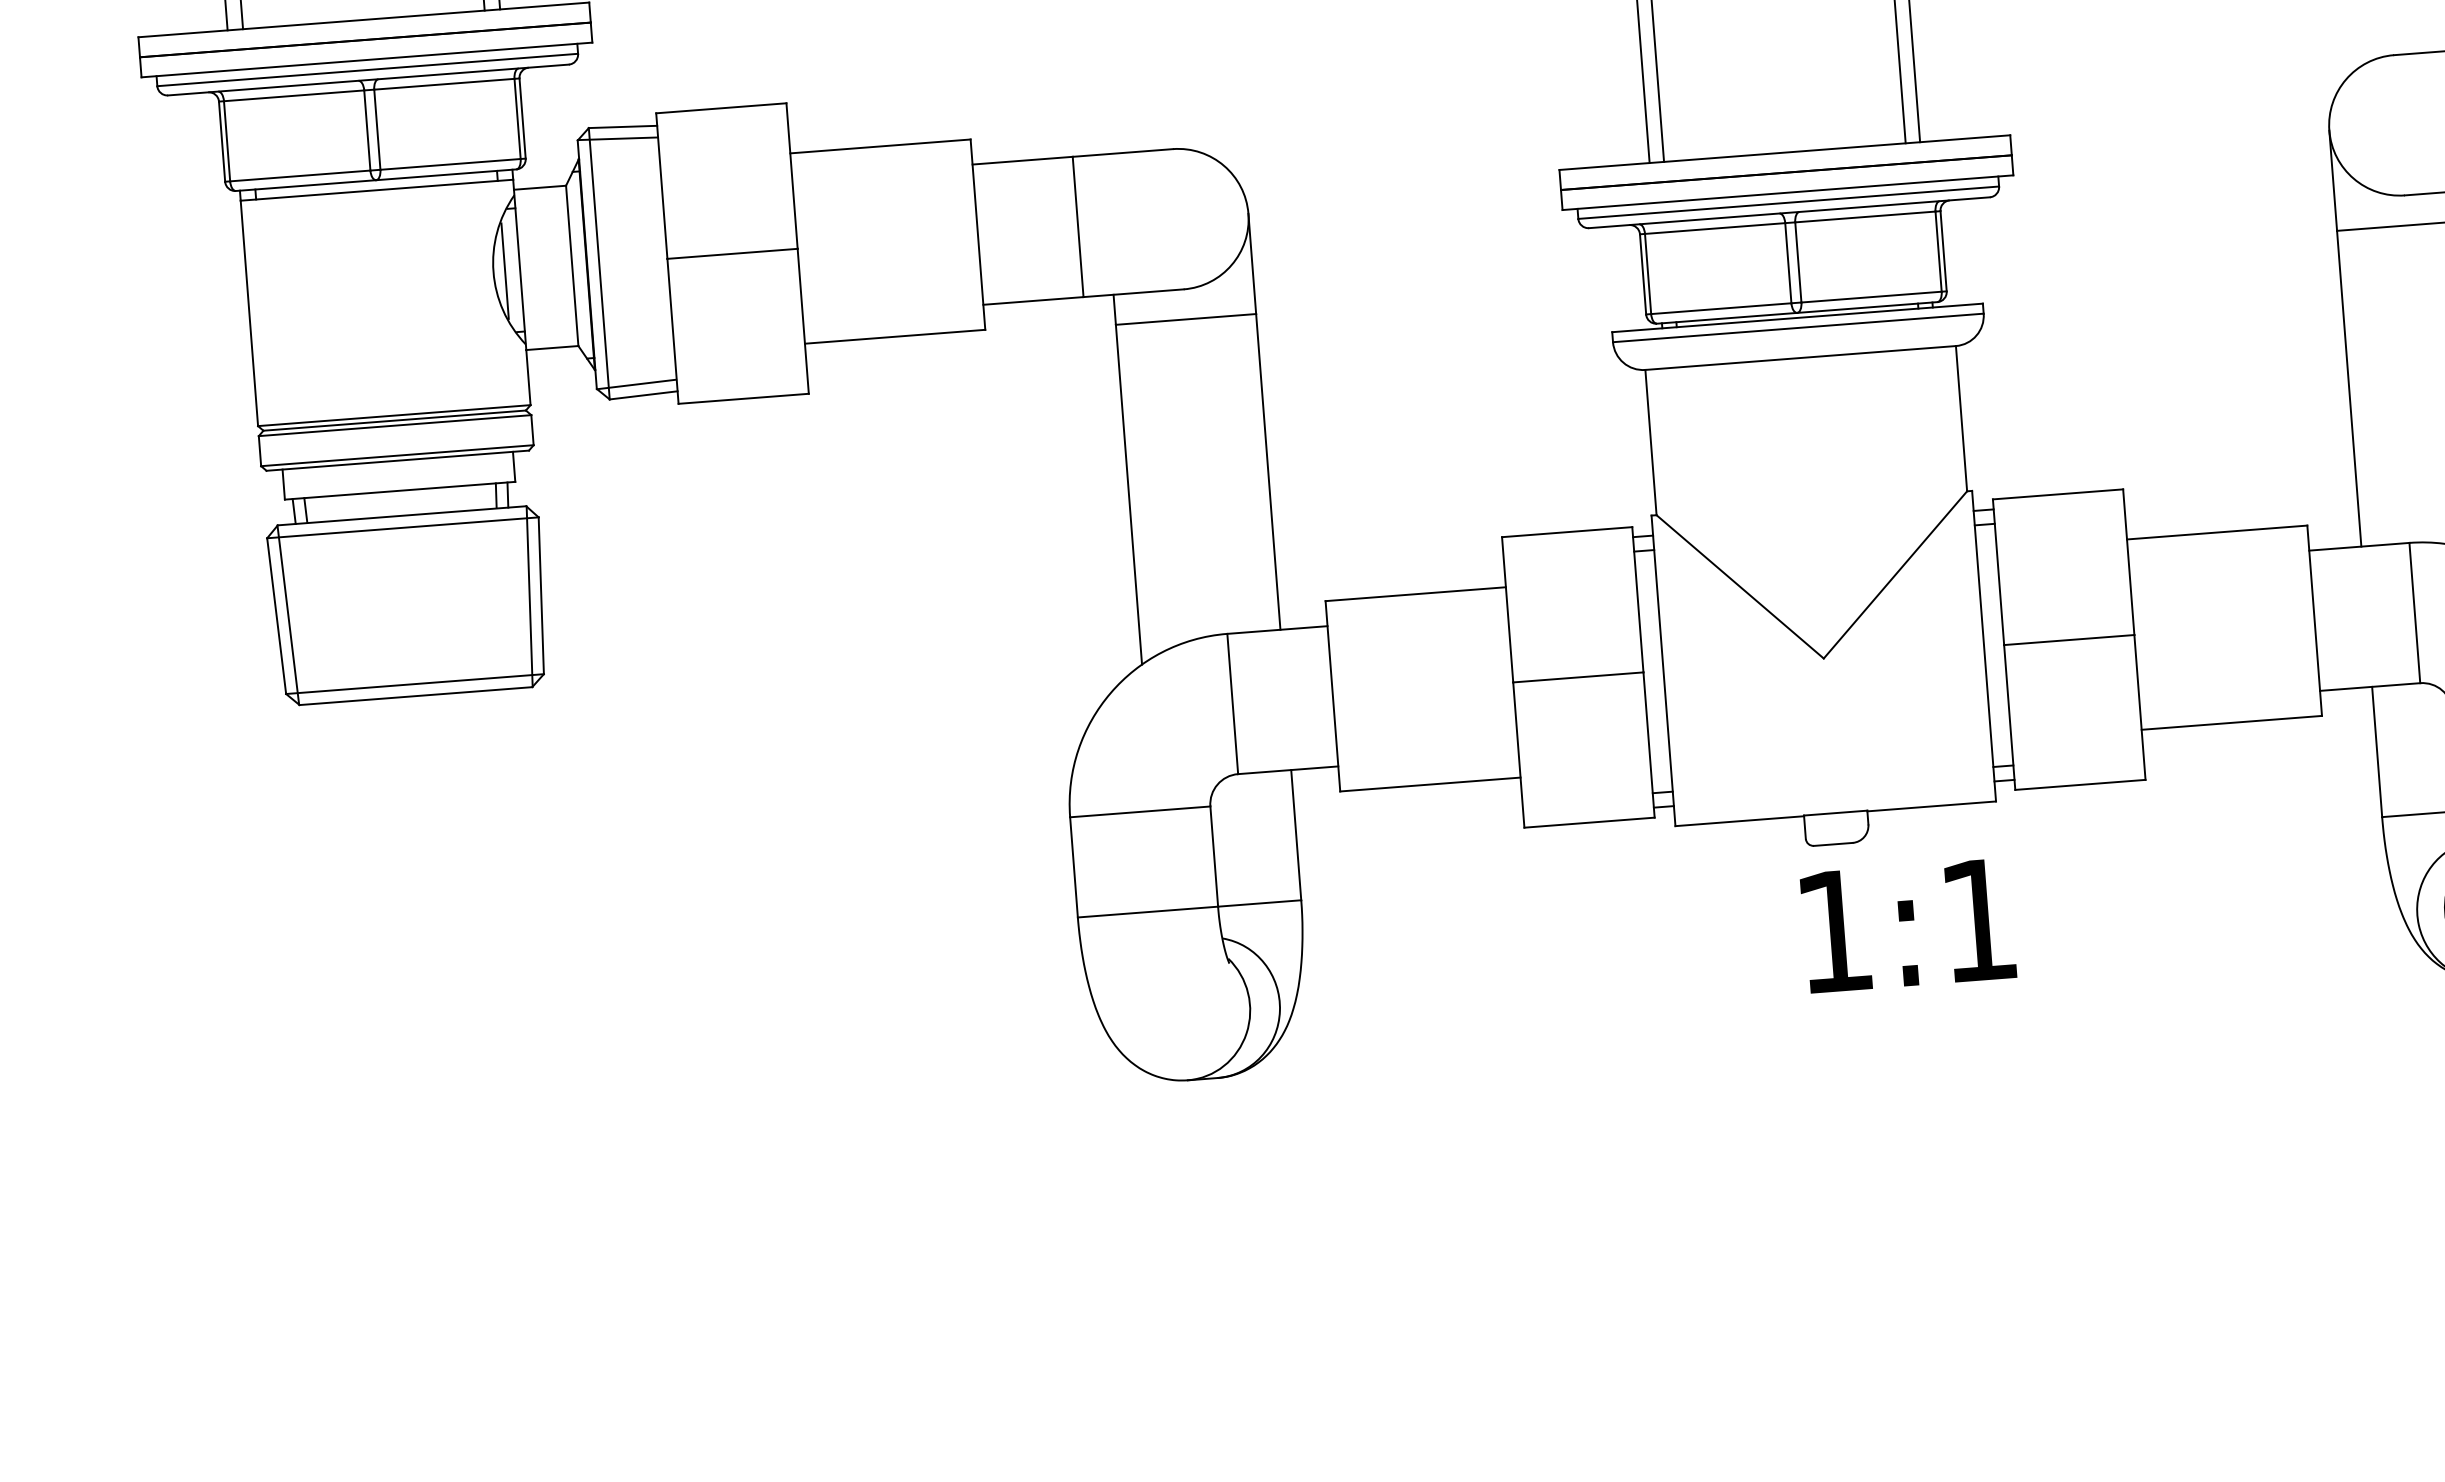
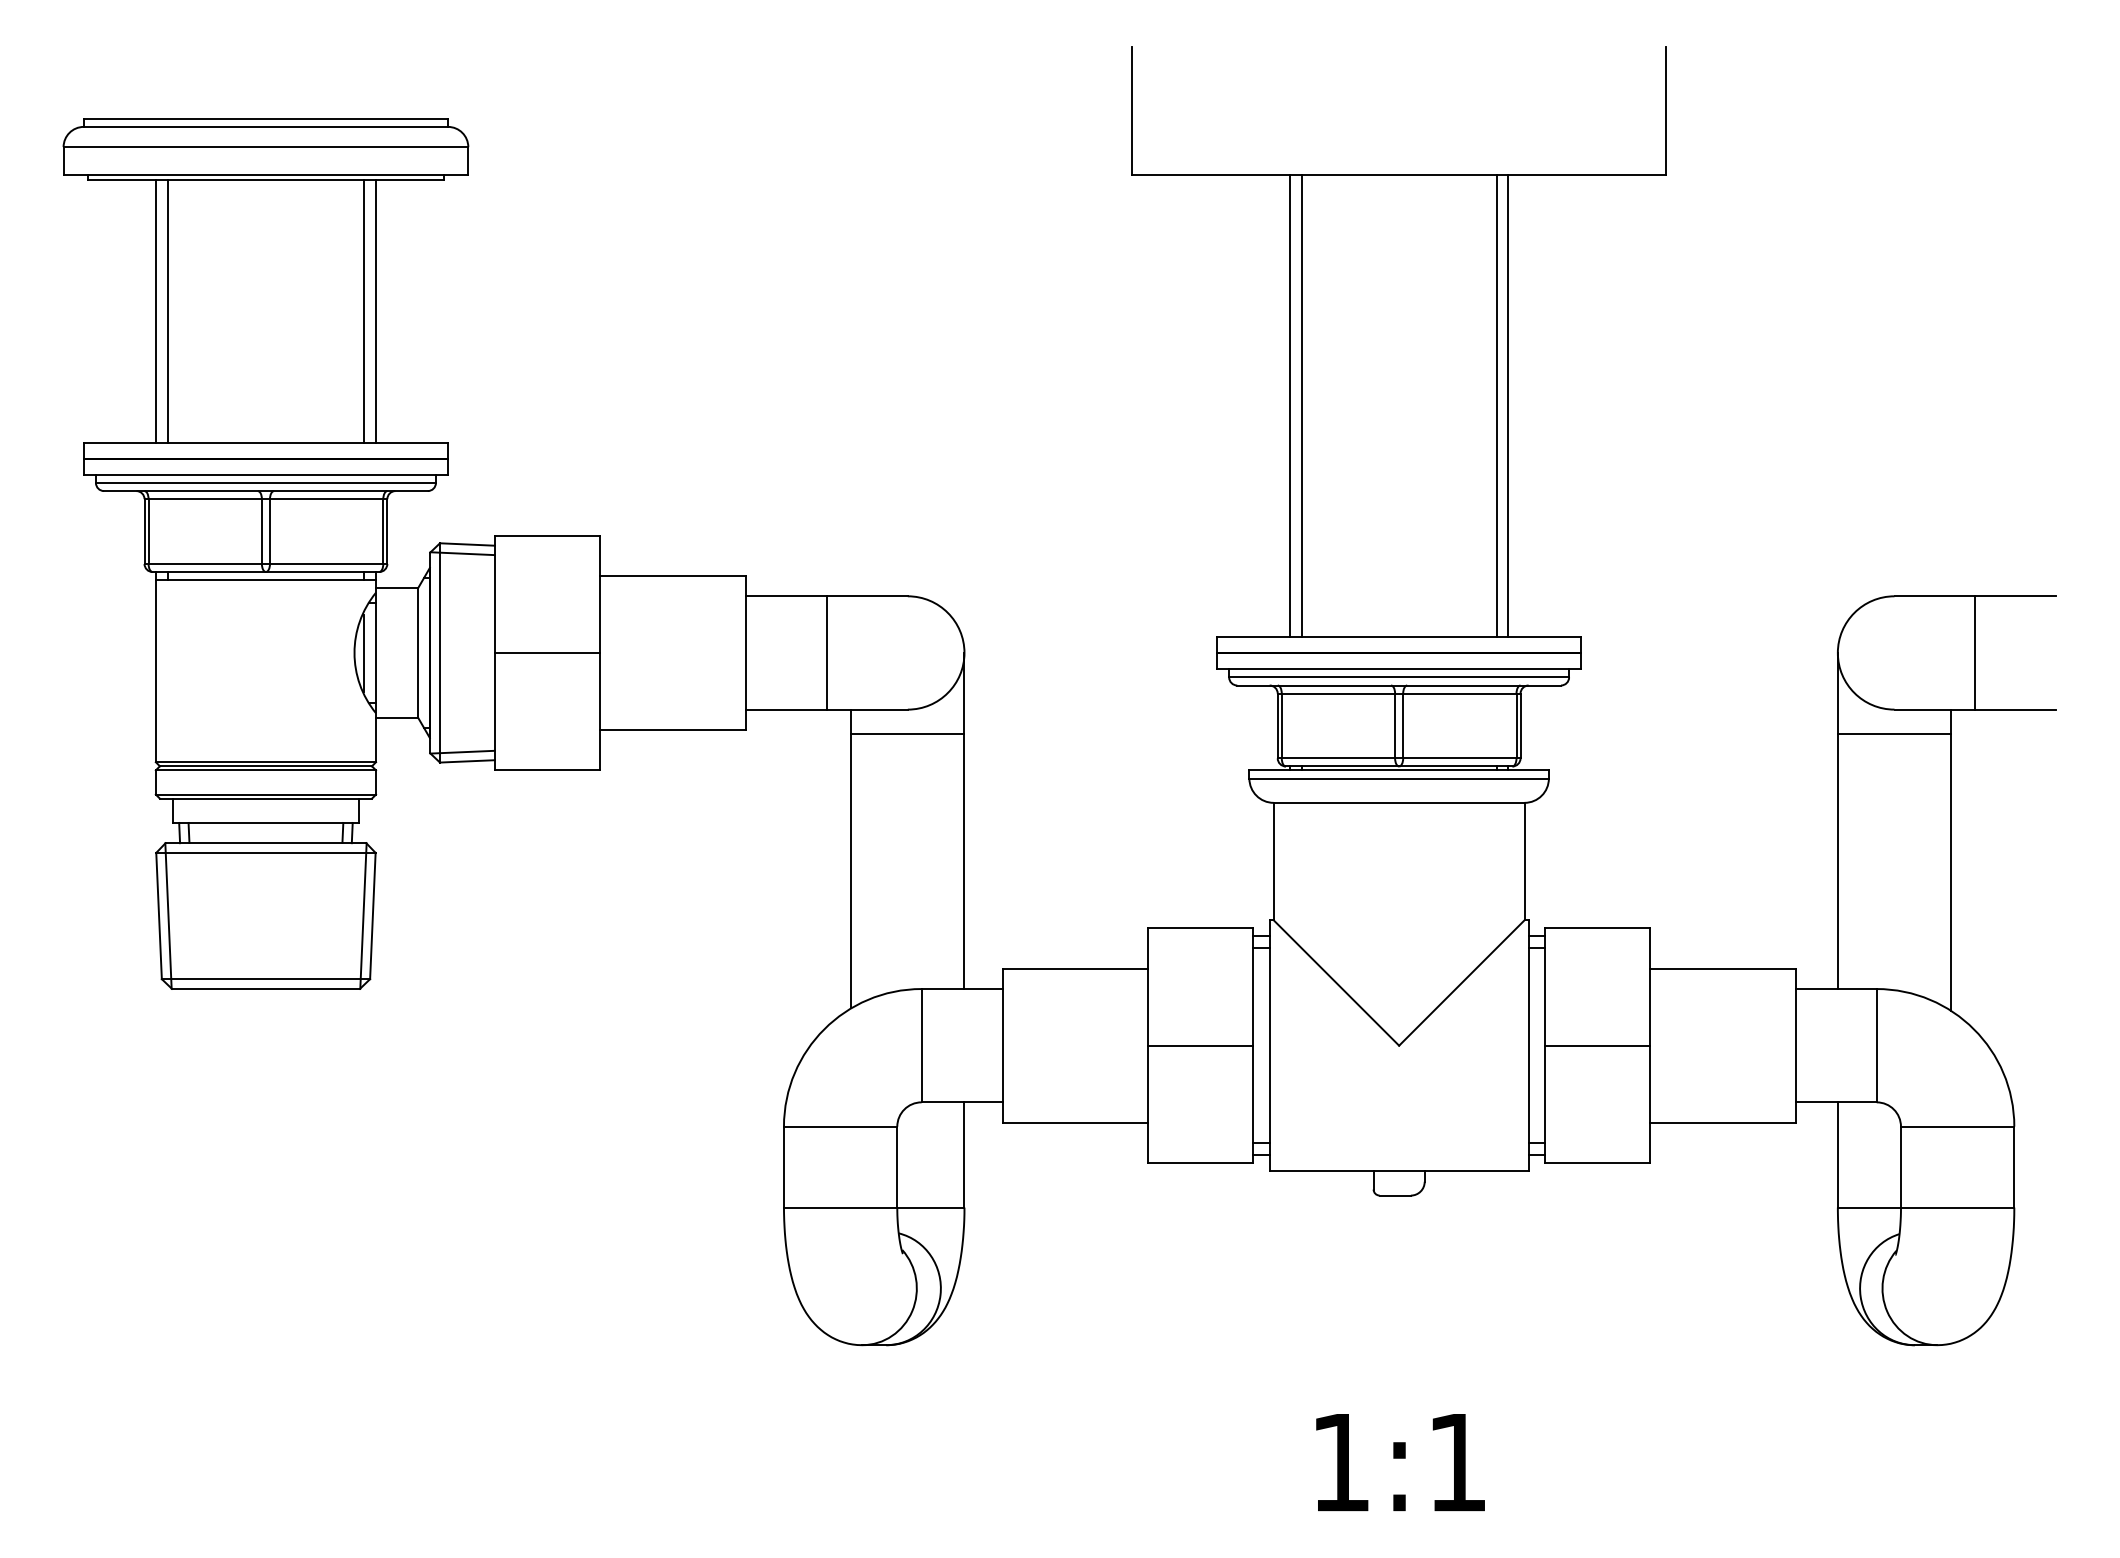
text: (1908, 925) -> (1400, 1462), moved

